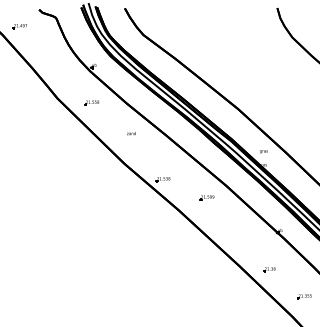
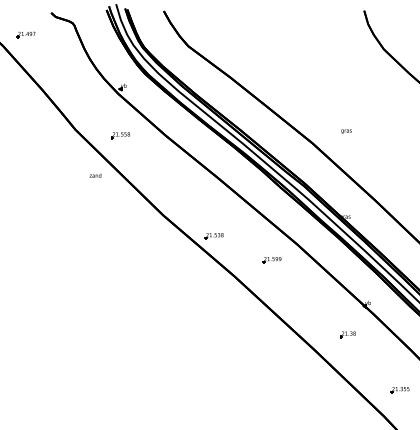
text: (131, 133) -> (95, 175), moved
text: (263, 151) -> (346, 131), moved
part: (269, 269) -> (347, 334), moved

